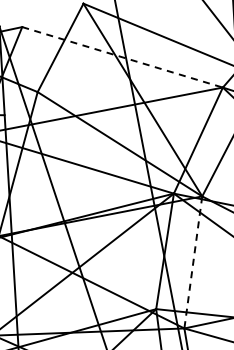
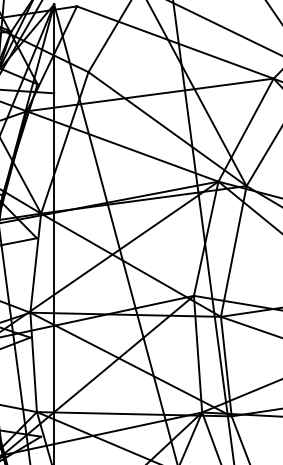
line: (122, 57) -> (175, 42), dashed -> solid
line: (193, 262) -> (233, 251), dashed -> solid

